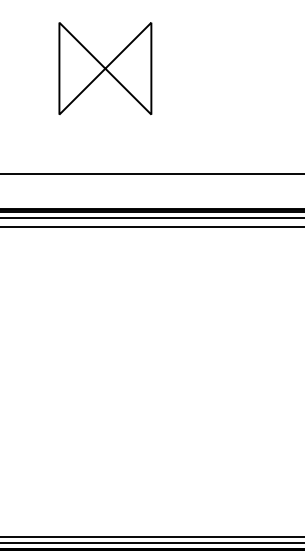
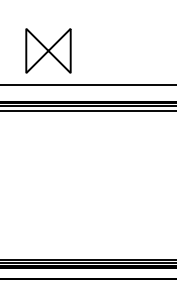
part: (105, 67) -> (48, 50), moved

